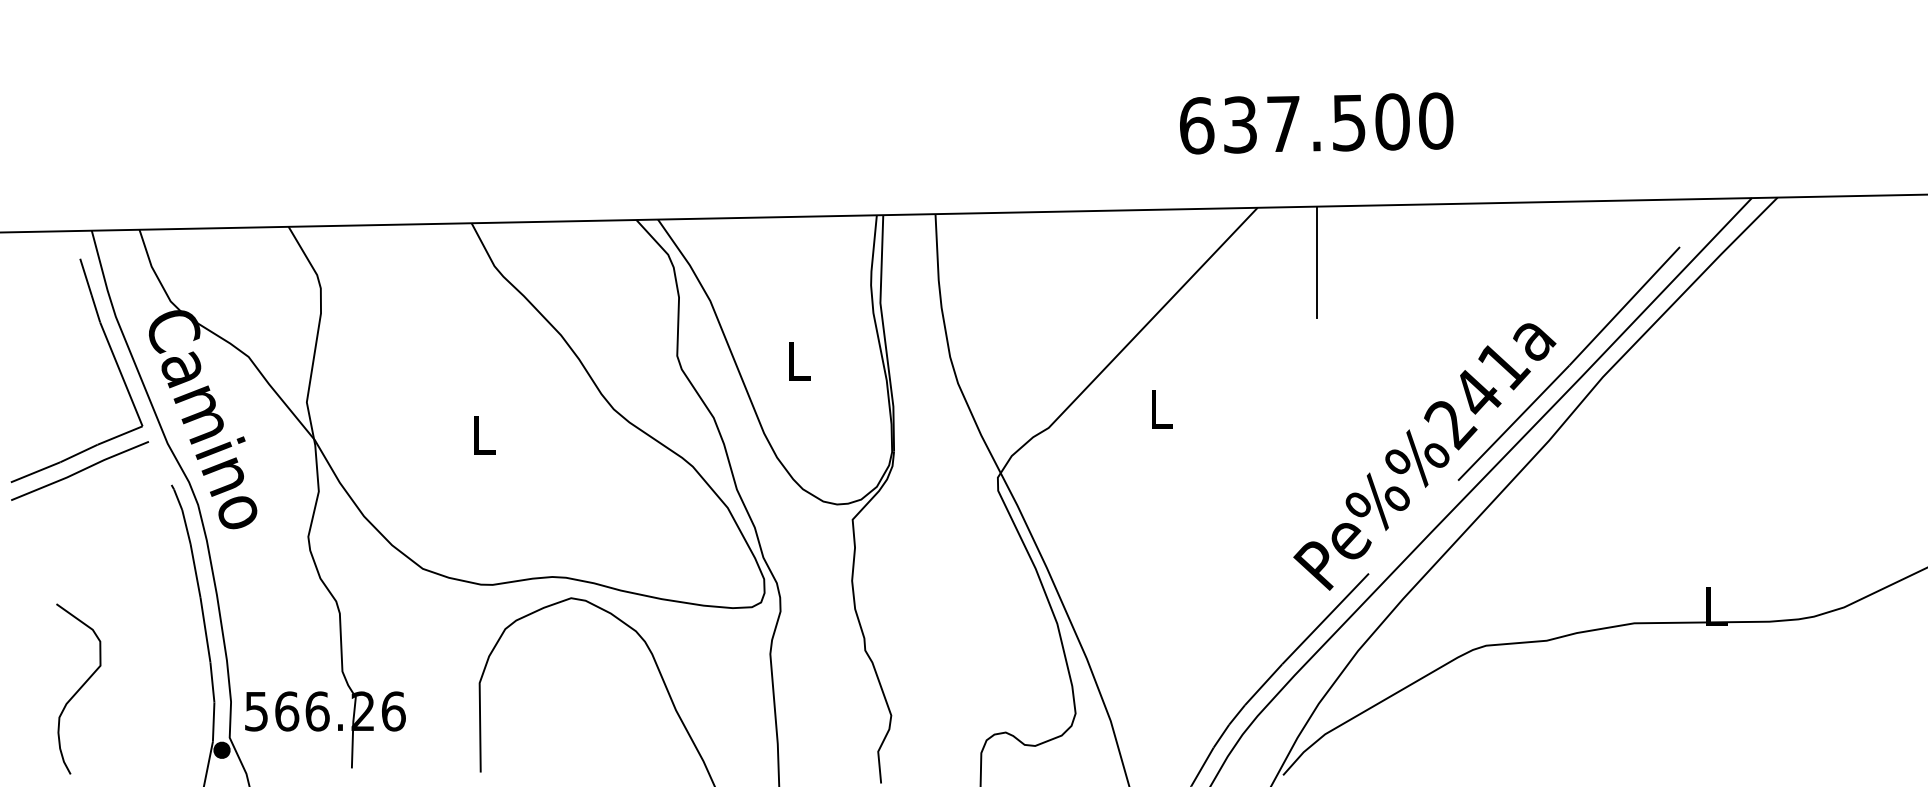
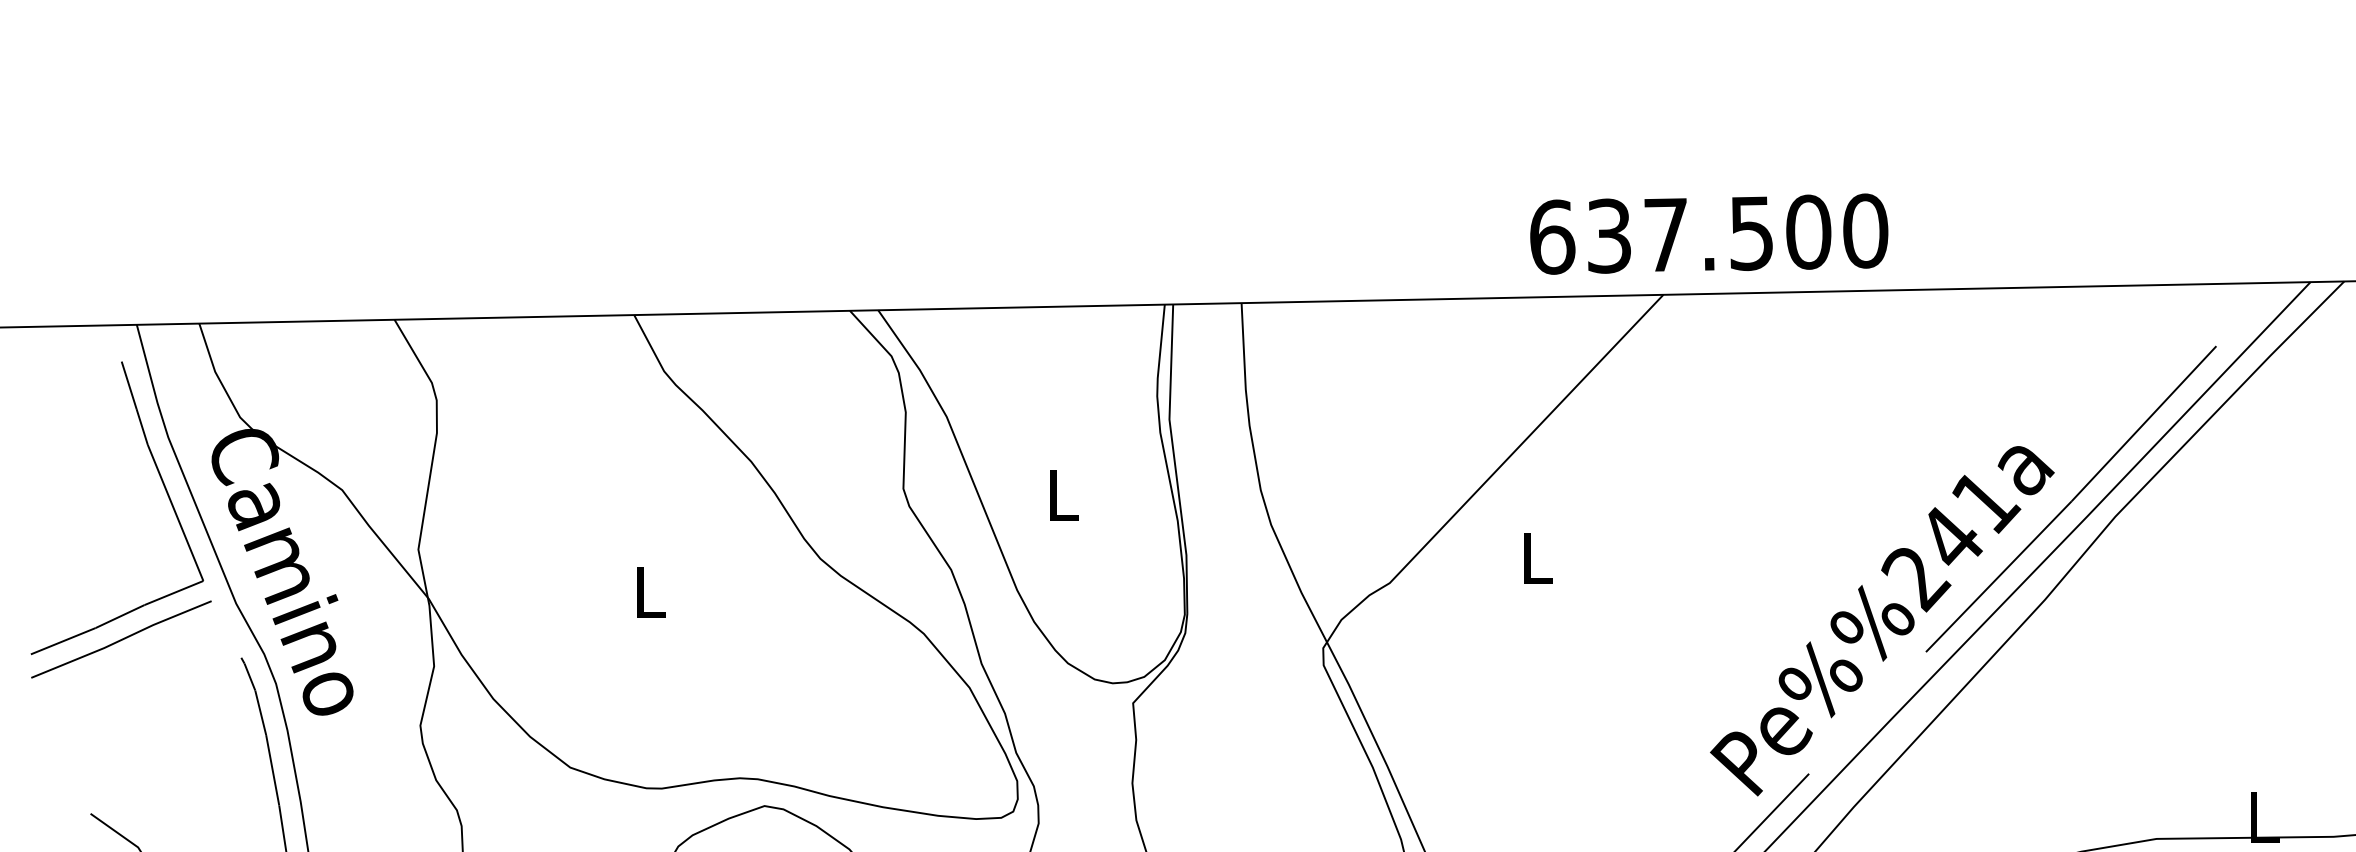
text: (1316, 123) -> (1709, 234), moved
line: (1317, 261) -> (1741, 365), removed

